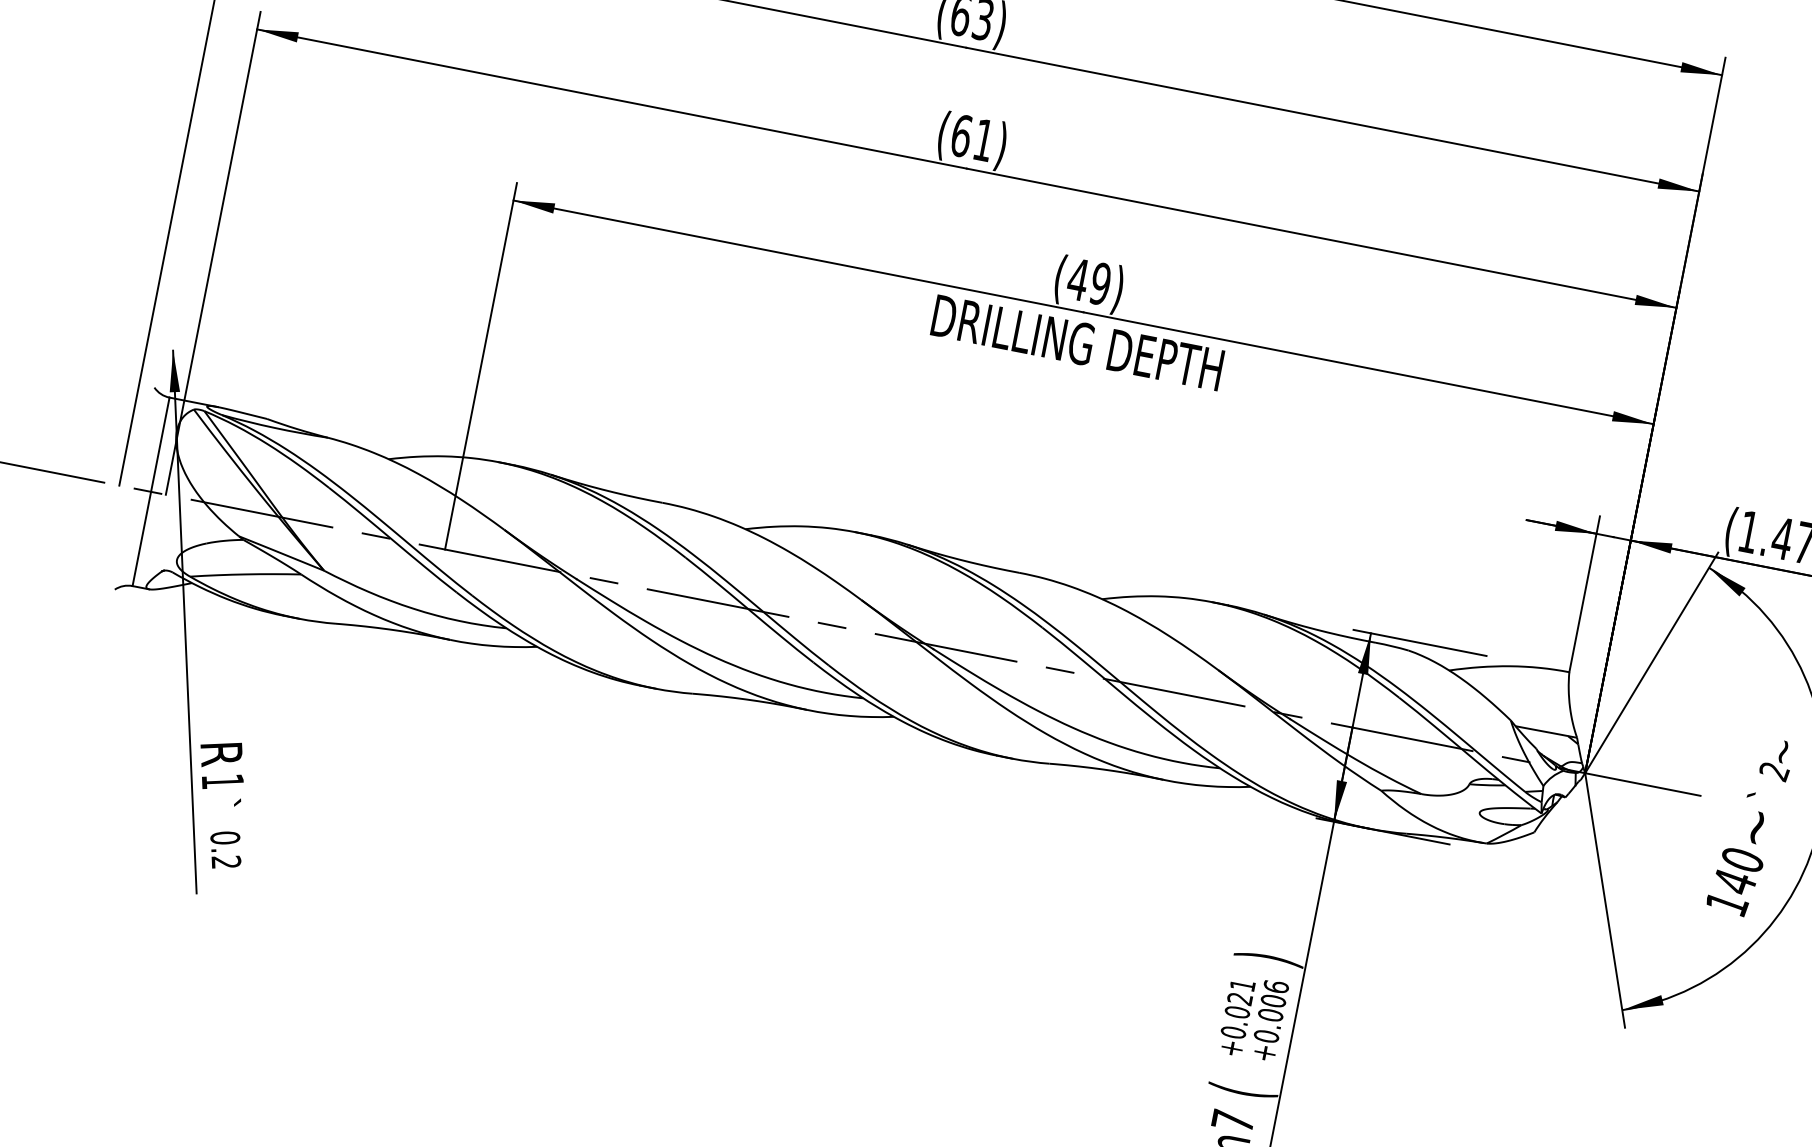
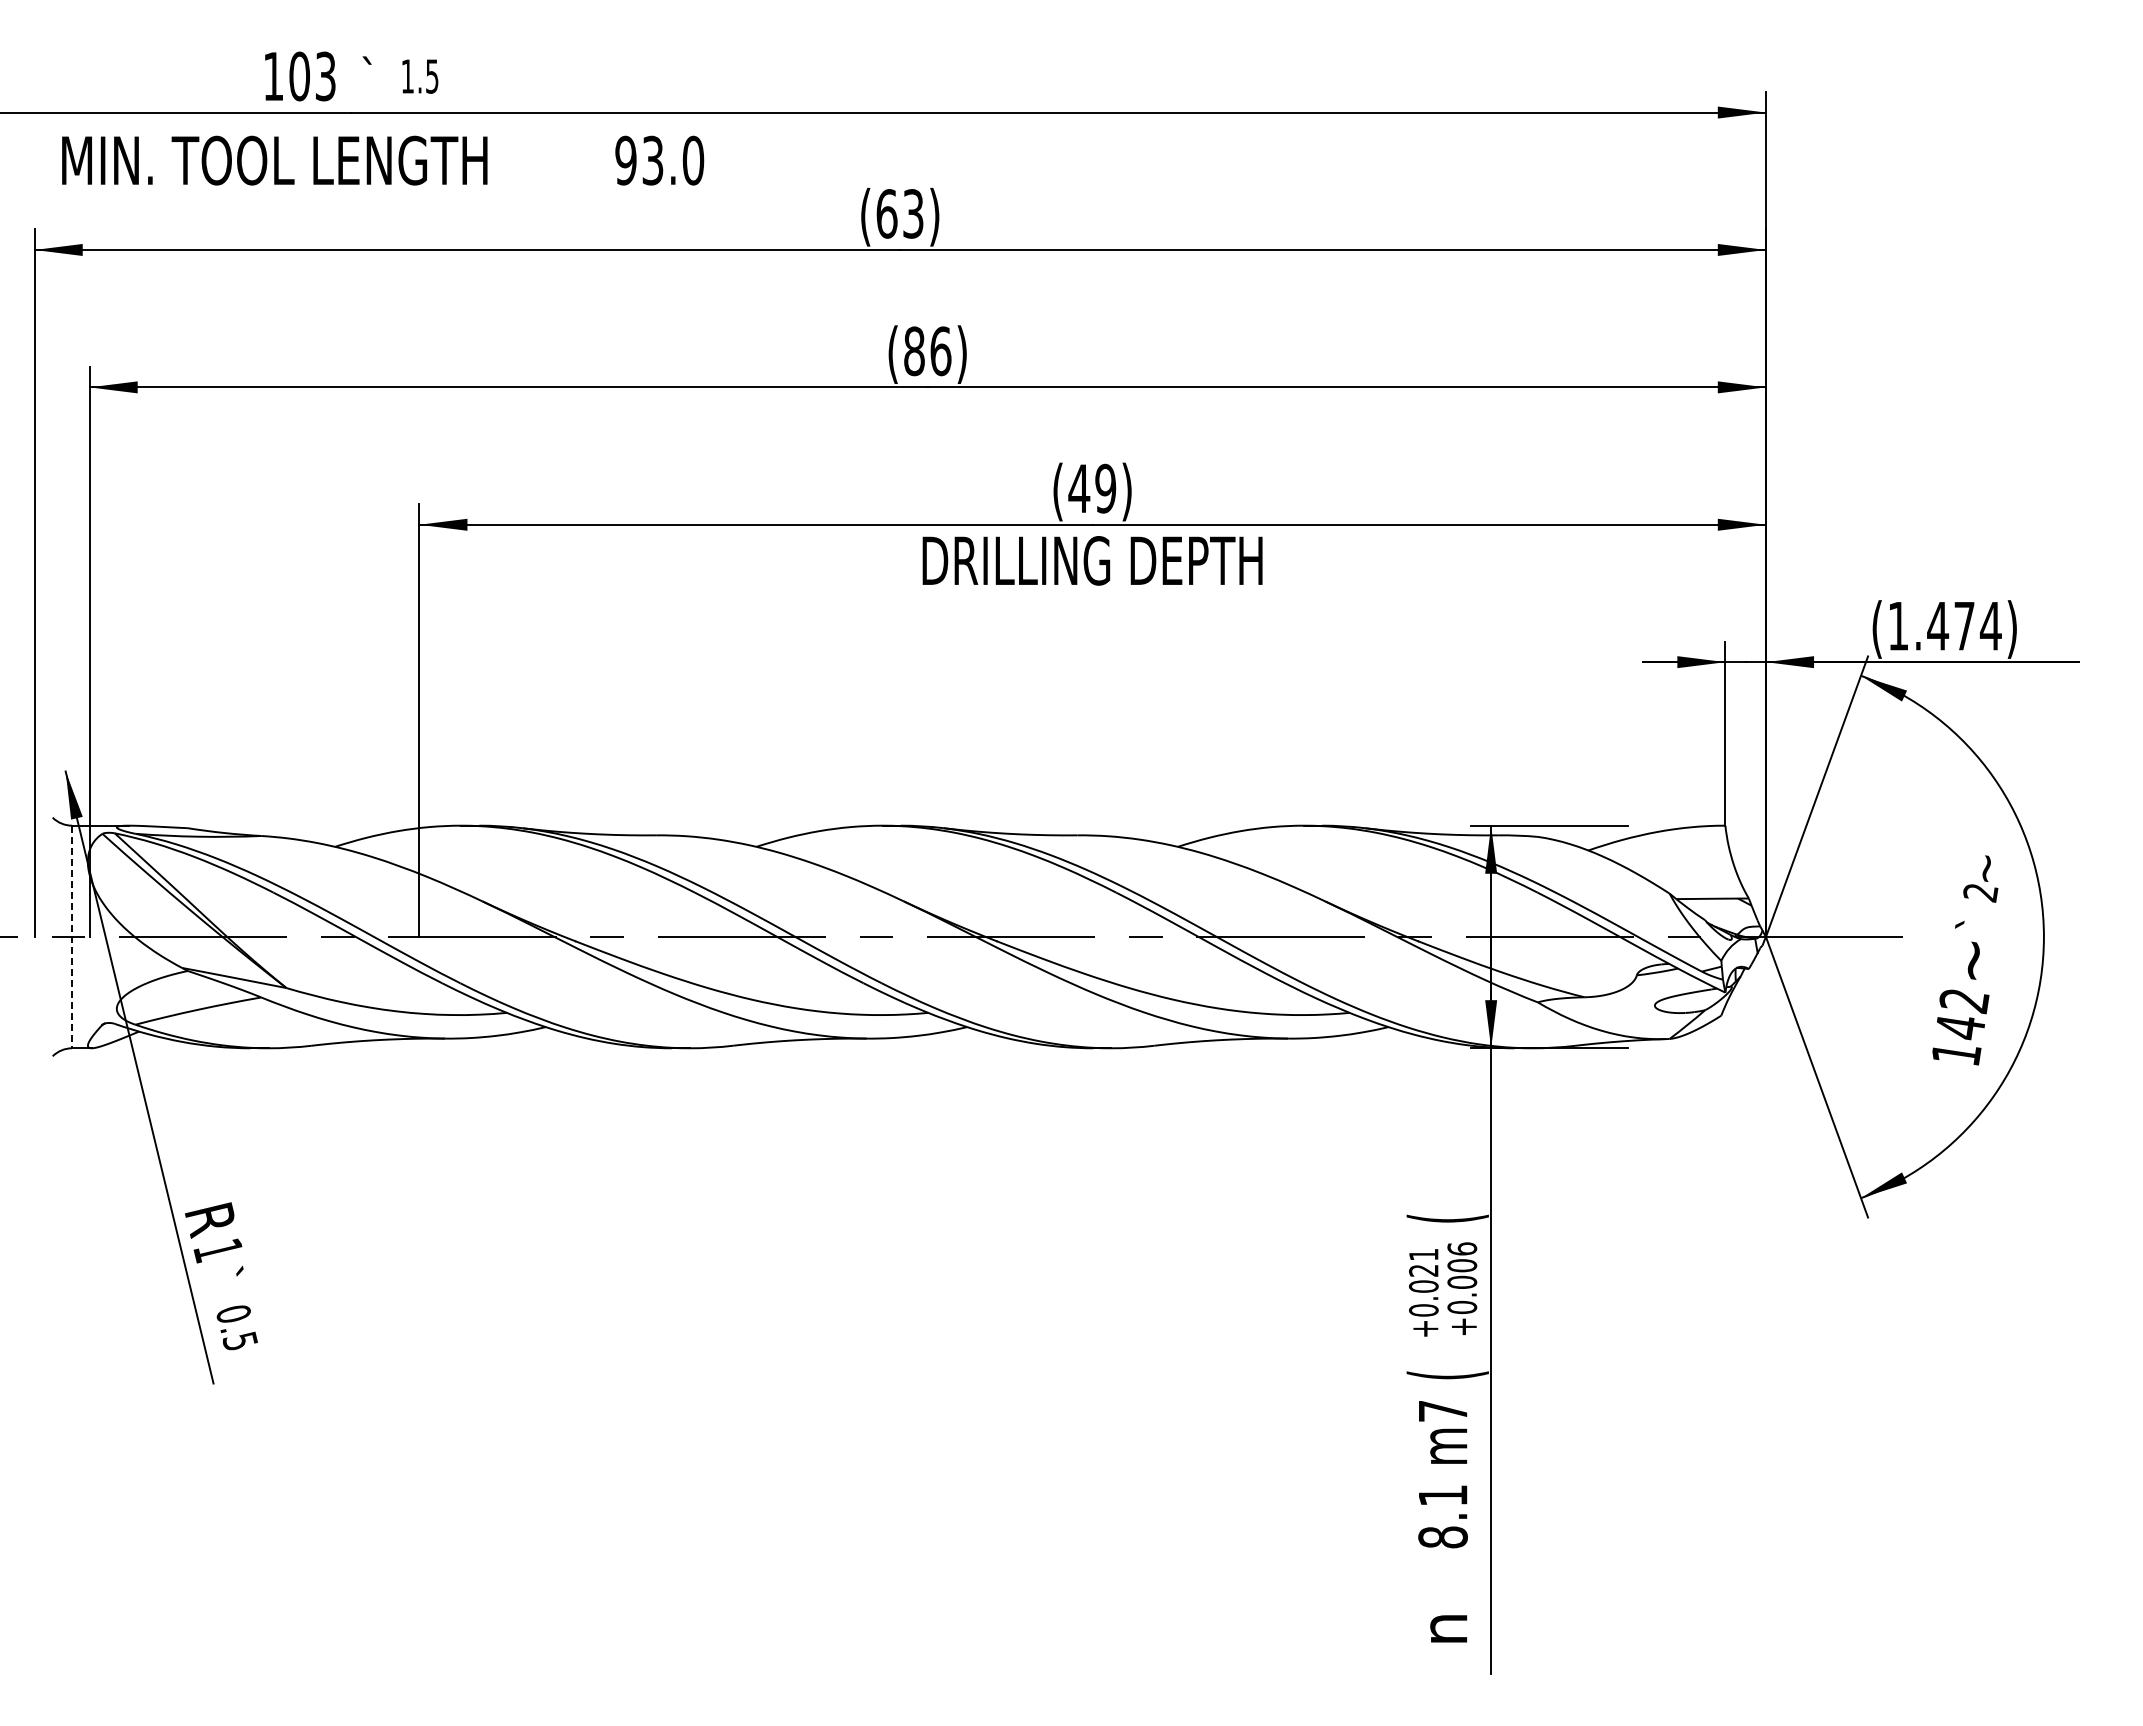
text: (972, 138) -> (927, 351), (61) -> (86)
line: (151, 492) -> (72, 937), solid -> dashed
text: (1742, 860) -> (1964, 1001), 140 -> 142
text: (225, 862) -> (239, 1341), 0.2 -> 0.5
text: (1268, 958) -> (1447, 1218), ) -> (

